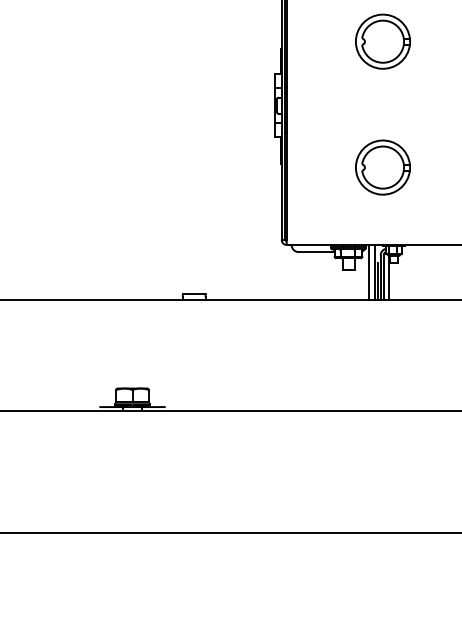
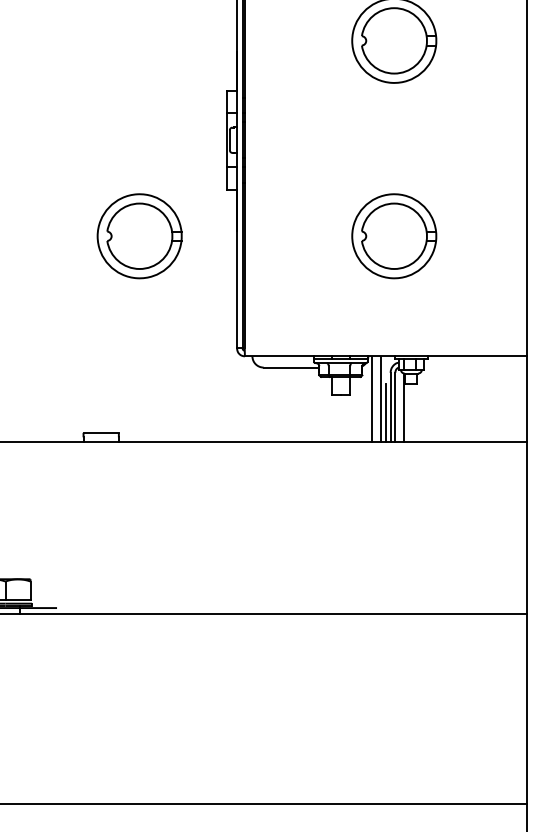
part: (218, 167) -> (138, 236), added

